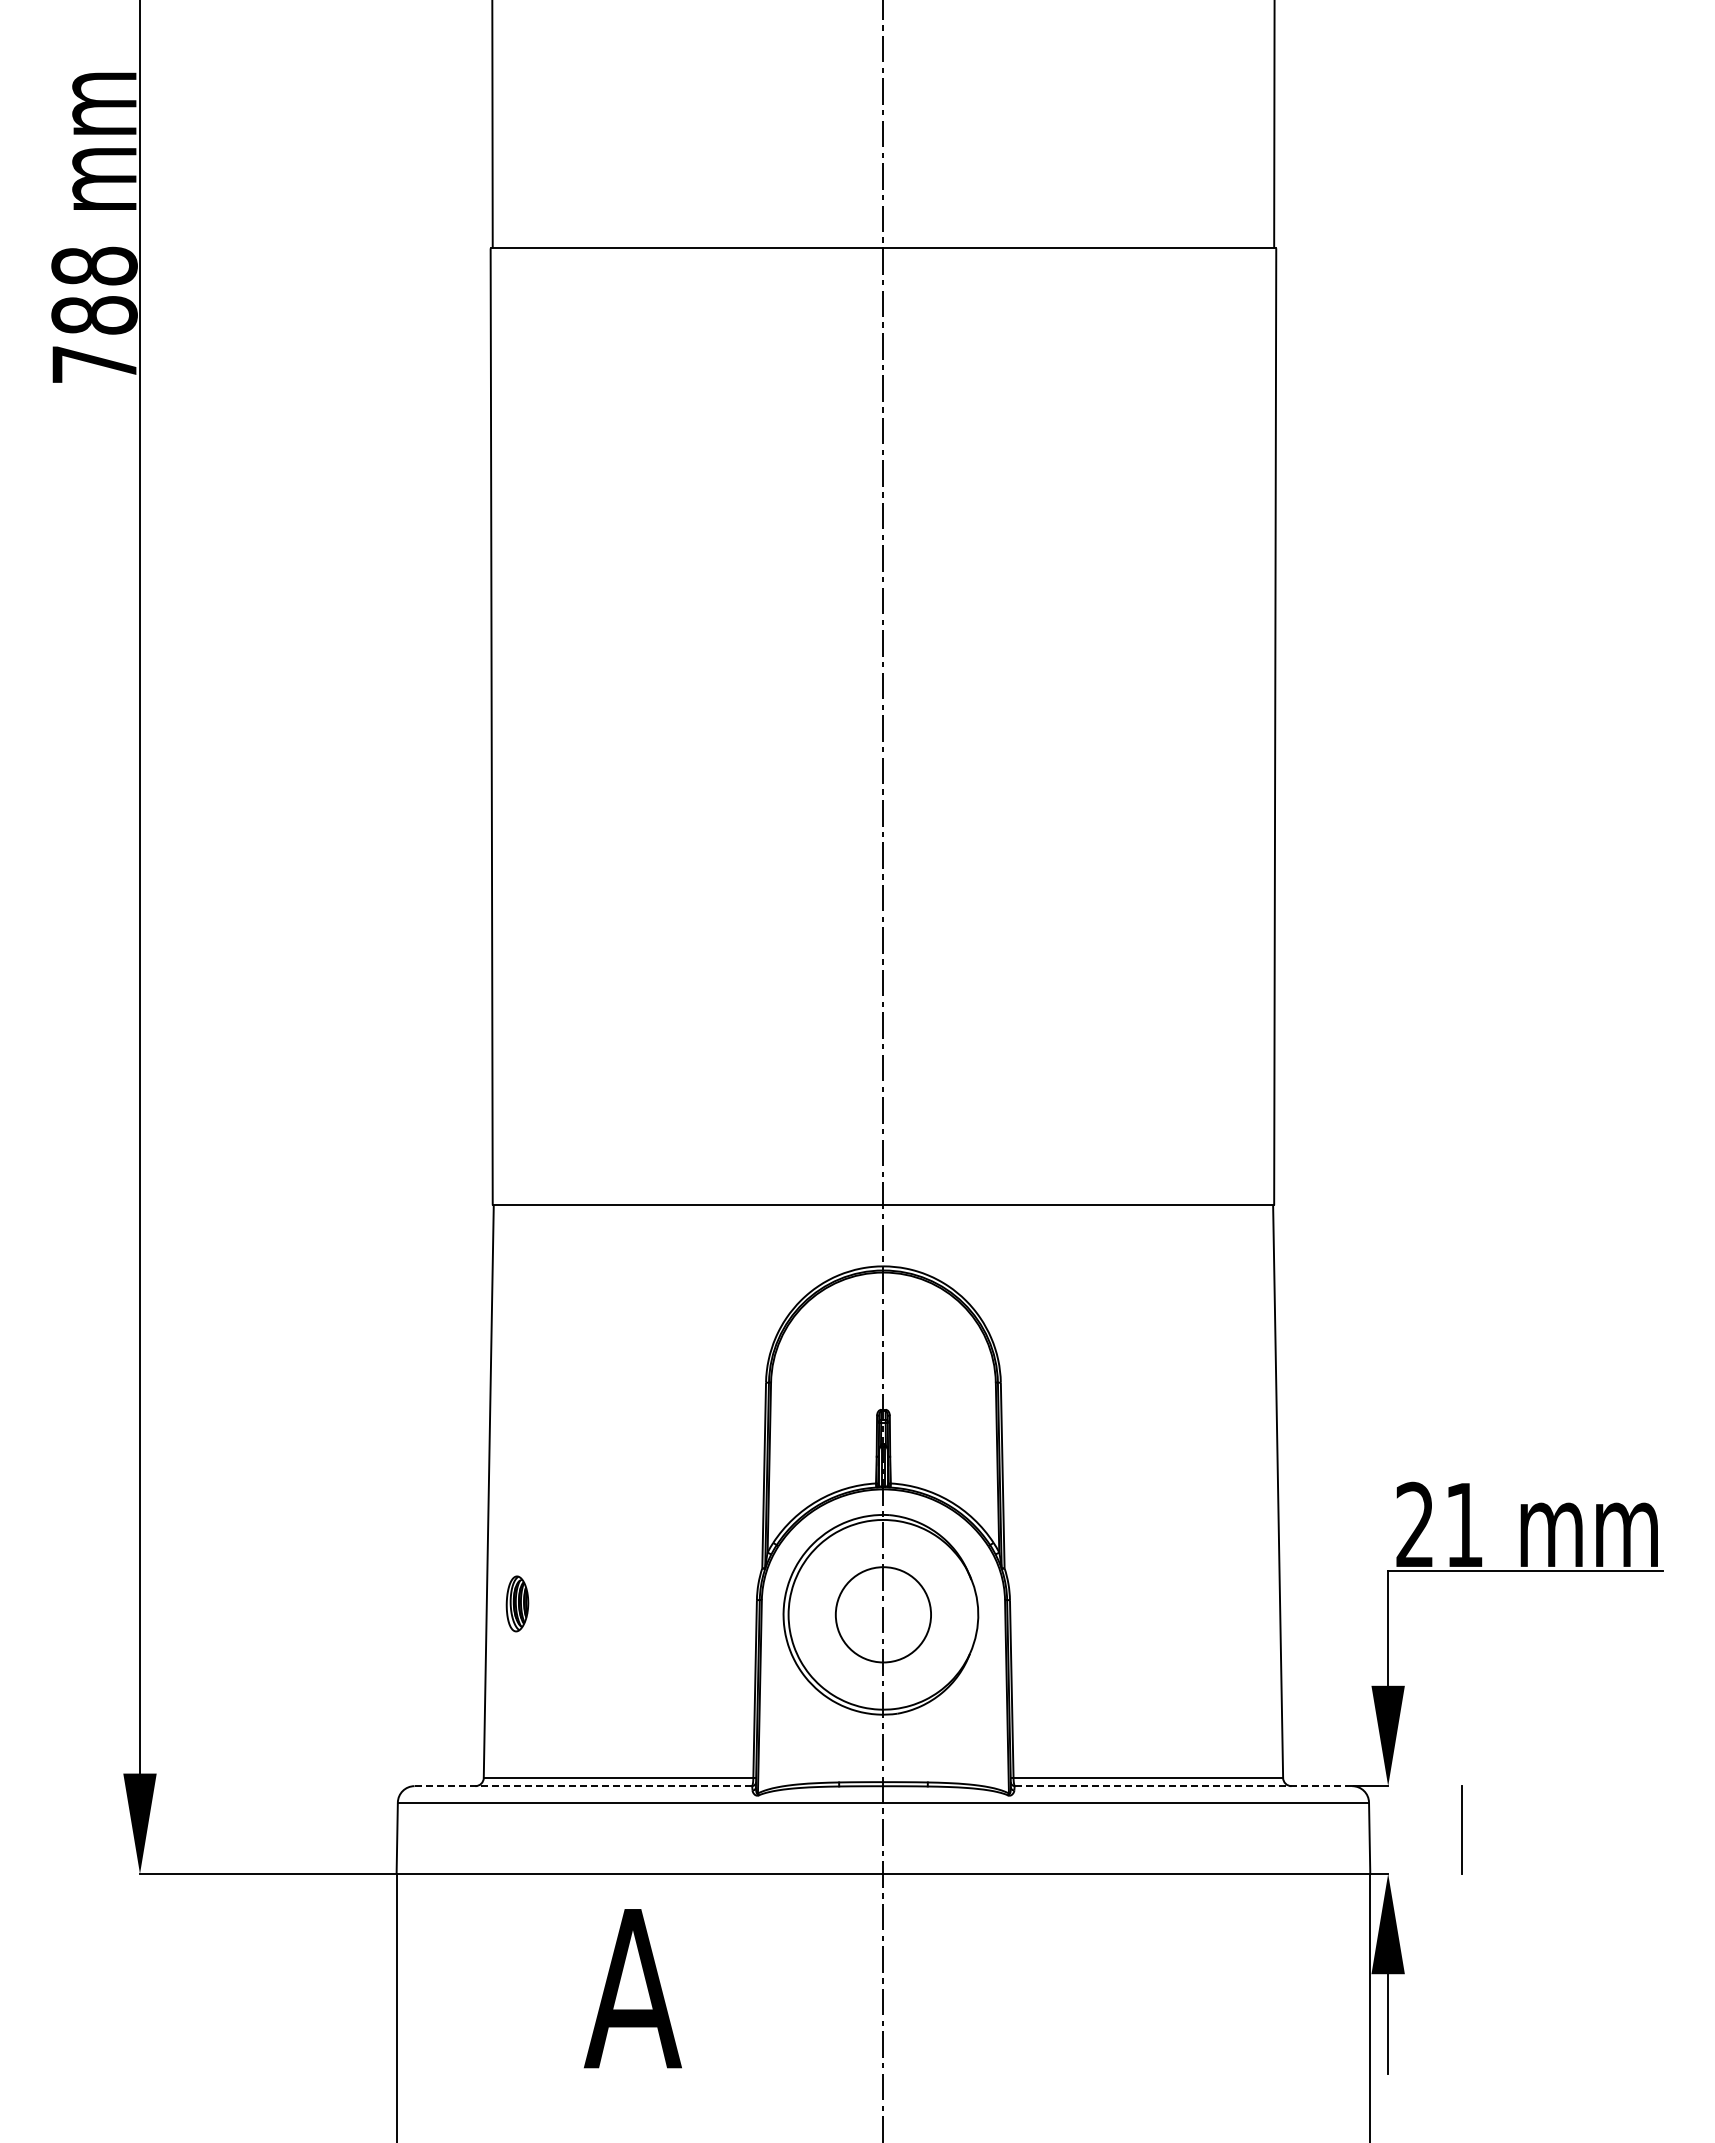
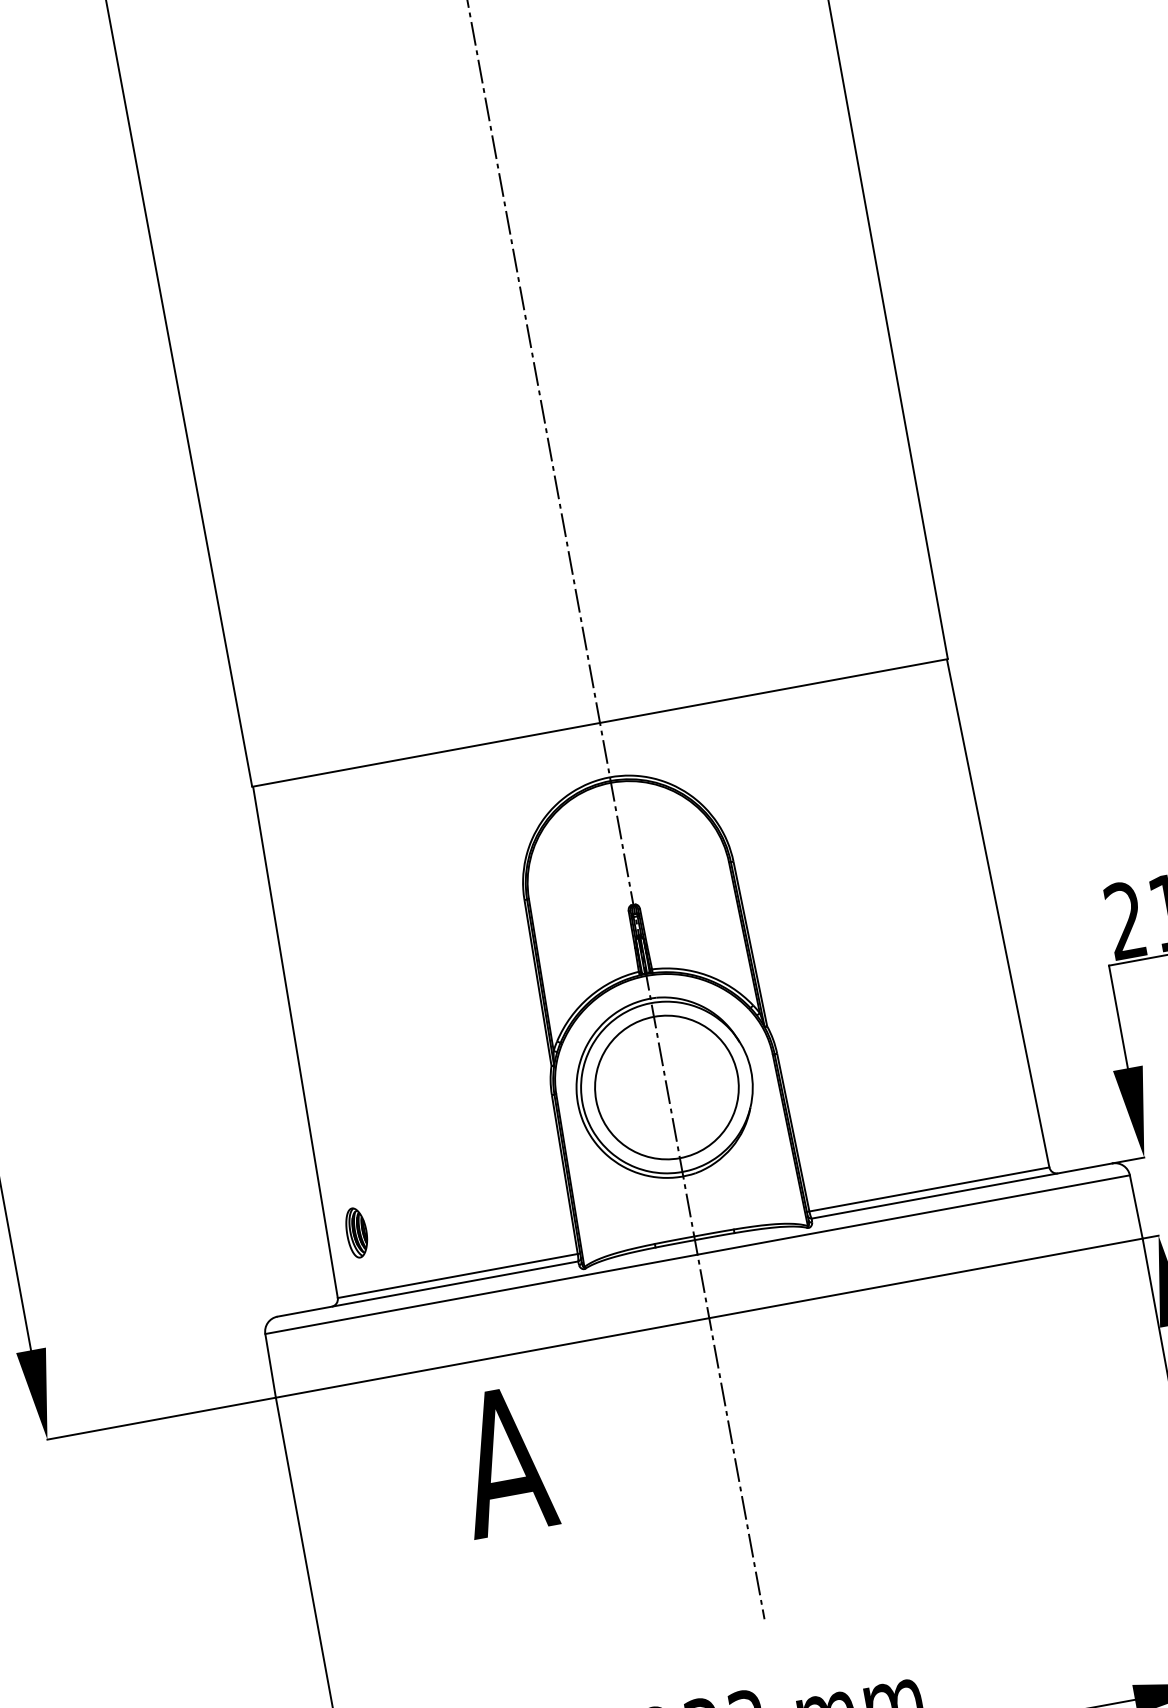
part: (517, 1603) -> (356, 1232), moved
circle: (883, 1614) -> (666, 1087), size x1.67
line: (583, 1786) -> (427, 1289), dashed -> solid
line: (1183, 1786) -> (962, 1191), dashed -> solid

